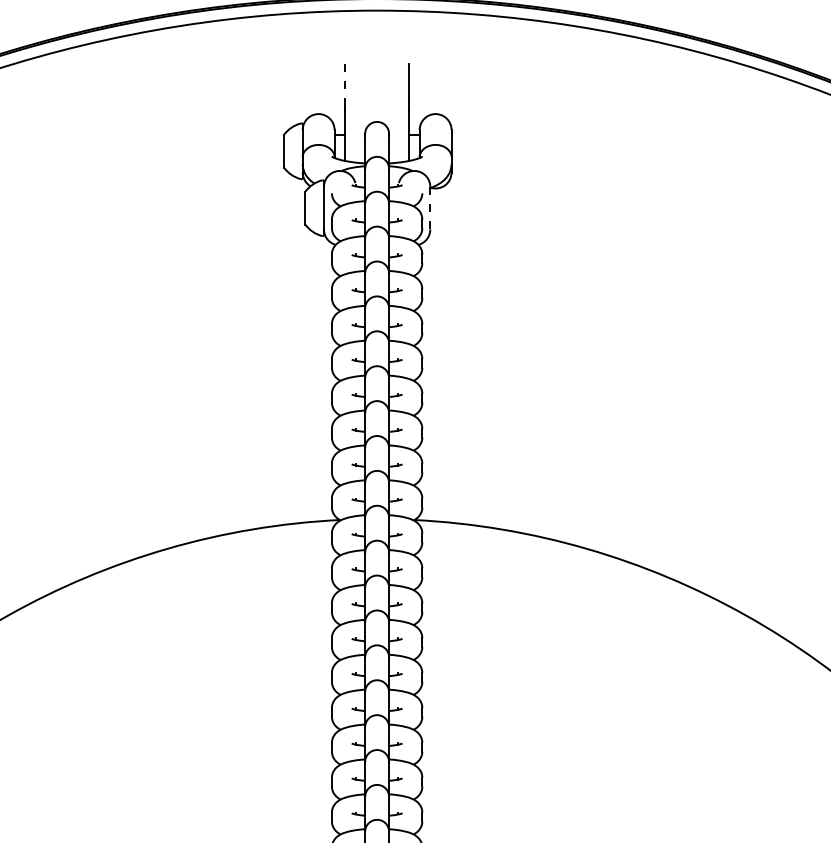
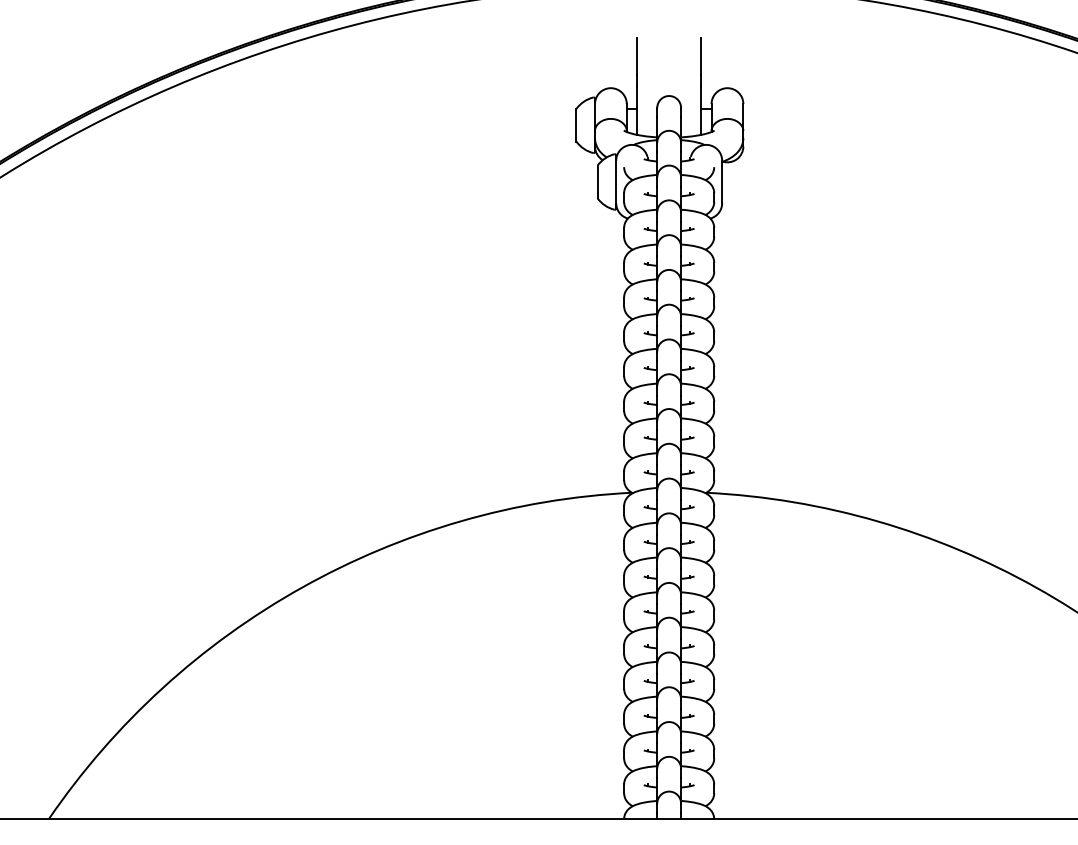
line: (345, 82) -> (637, 56), dashed -> solid
line: (430, 207) -> (722, 181), dashed -> solid

